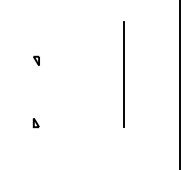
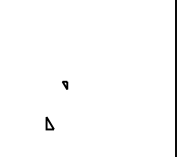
part: (37, 59) -> (65, 84), moved
line: (123, 73) -> (126, 80), removed
part: (35, 122) -> (49, 123), size x1.6

